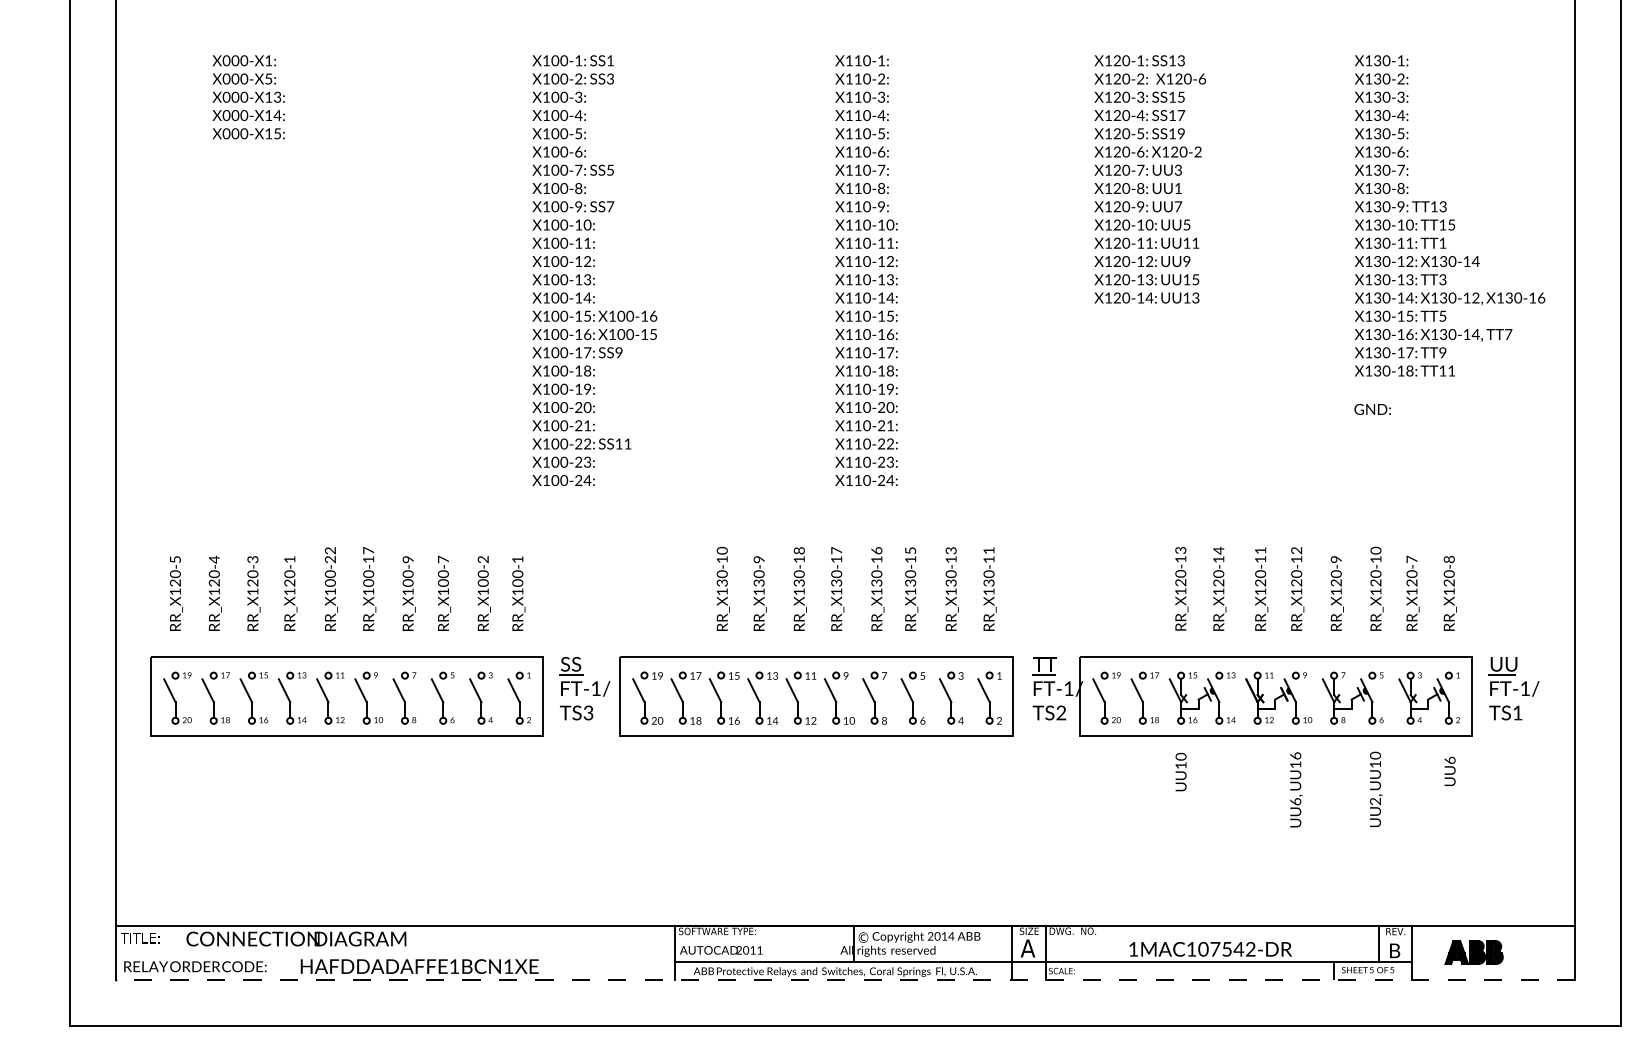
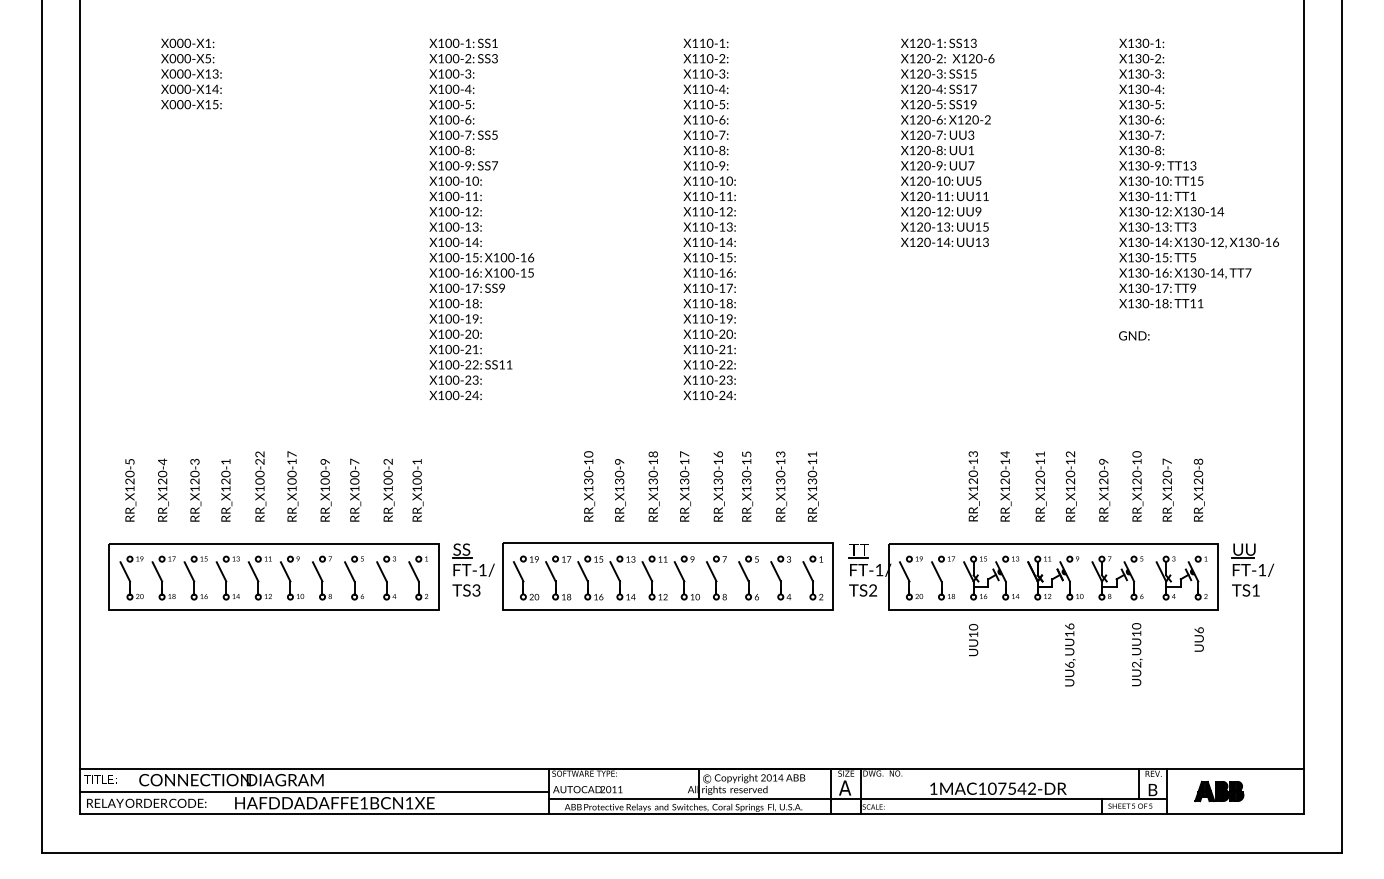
line: (394, 952) -> (313, 791), added
line: (844, 980) -> (691, 814), dashed -> solid

